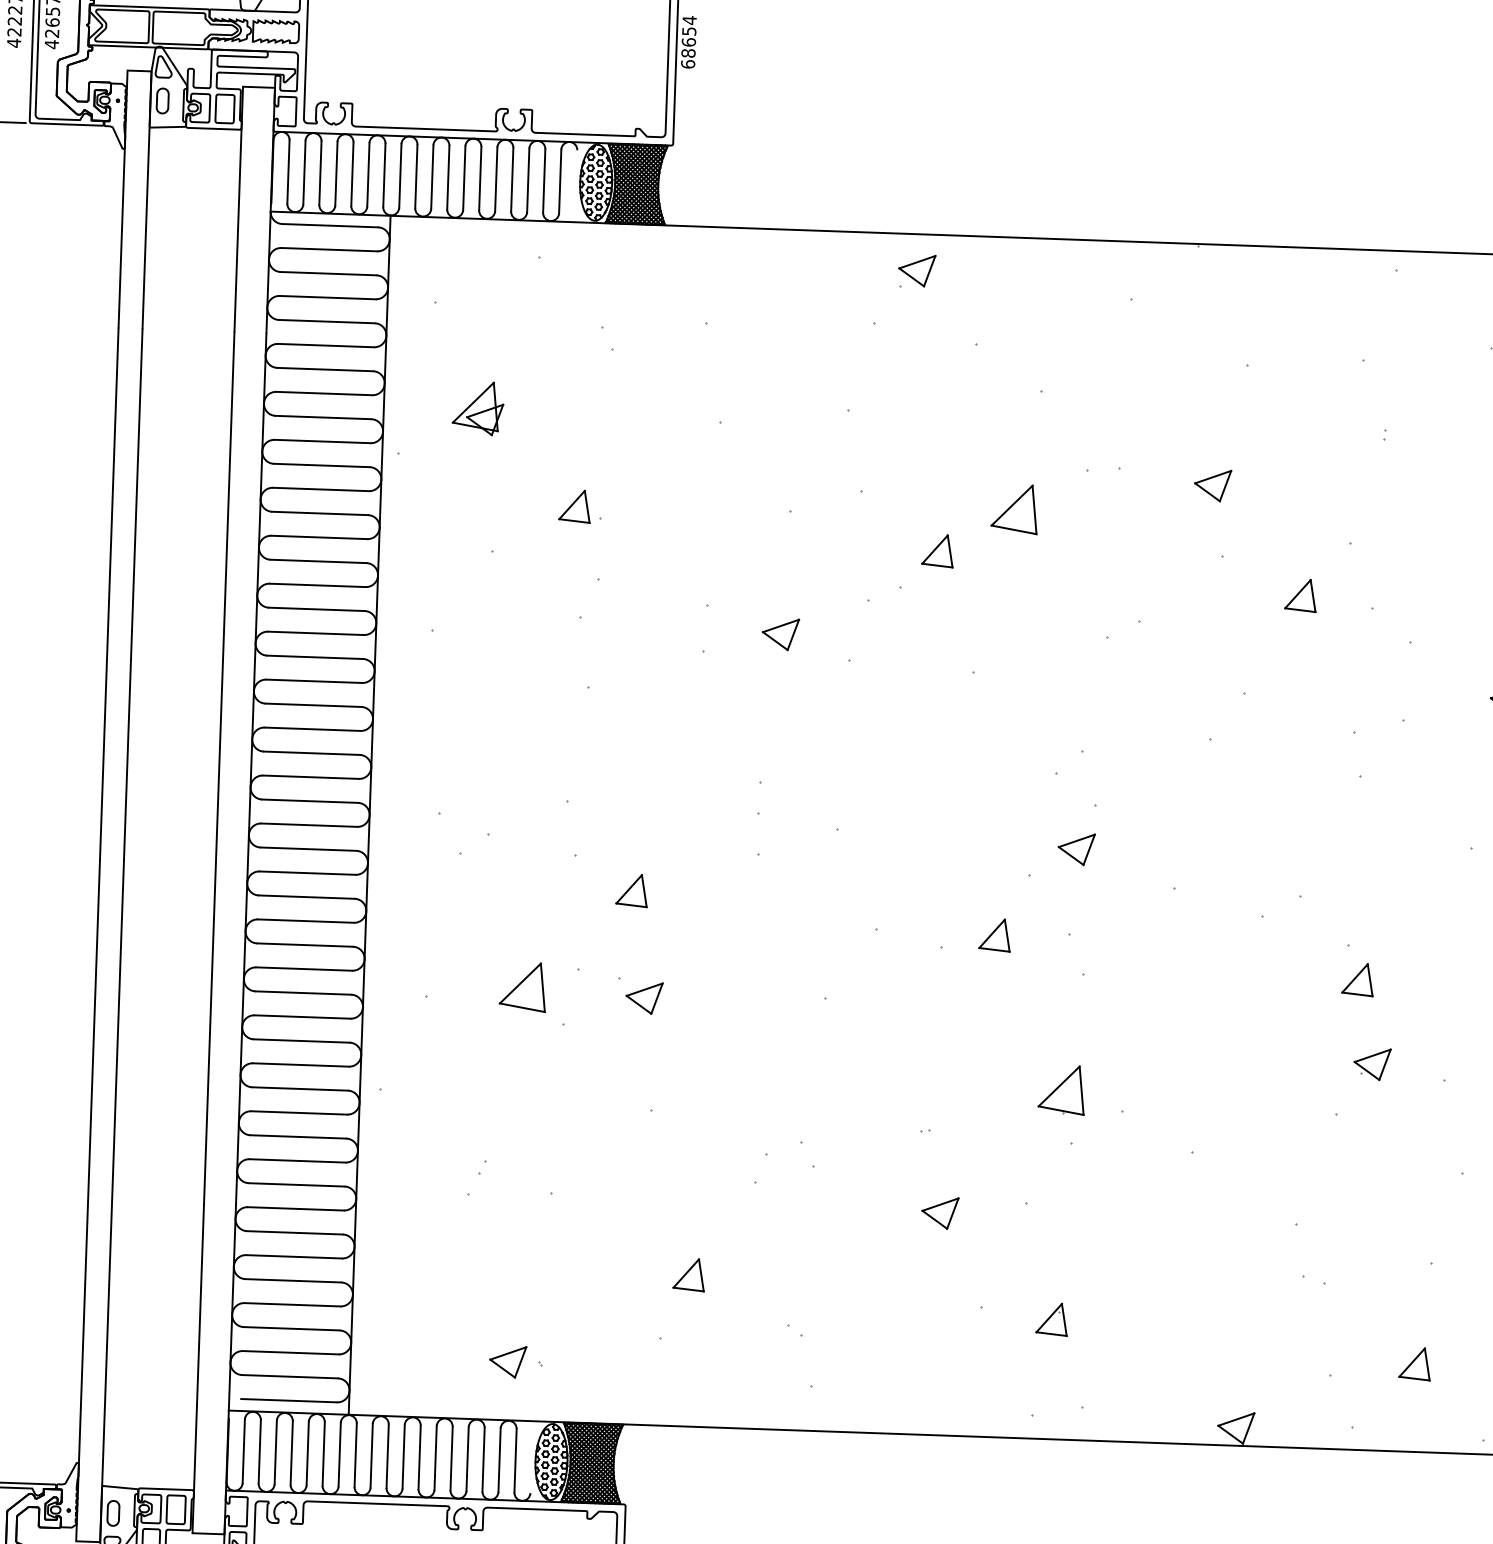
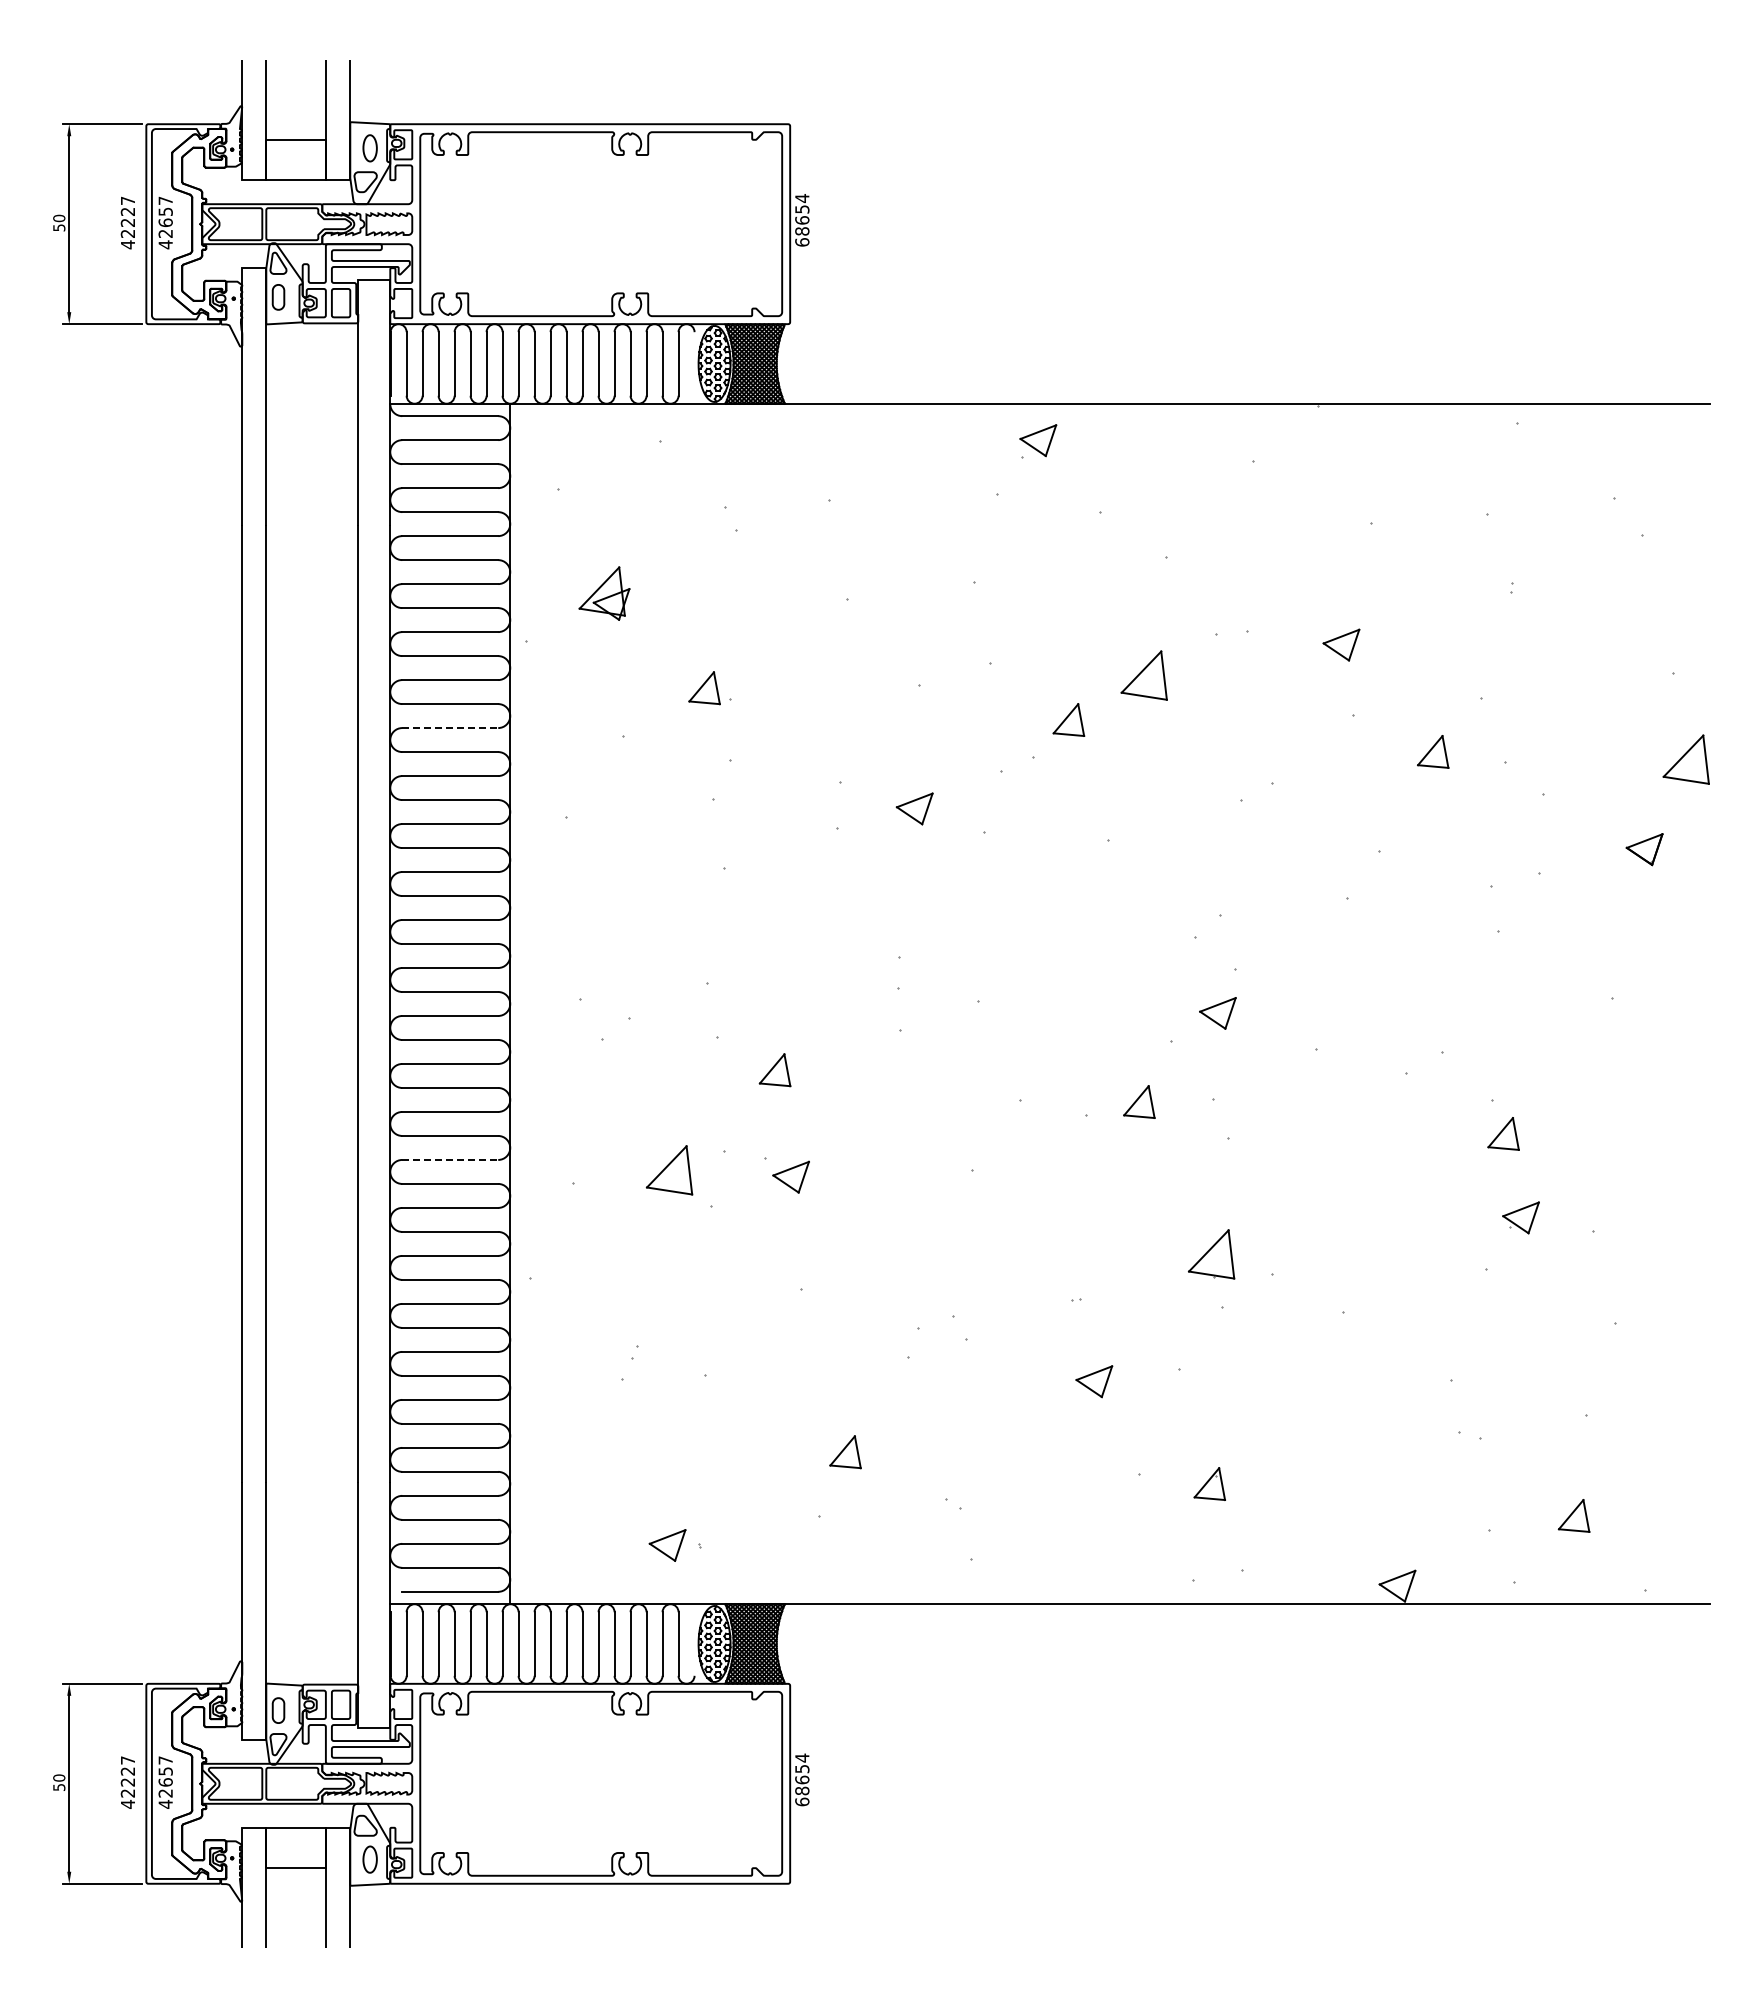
line: (319, 537) -> (450, 728), solid -> dashed
line: (304, 968) -> (450, 1159), solid -> dashed

